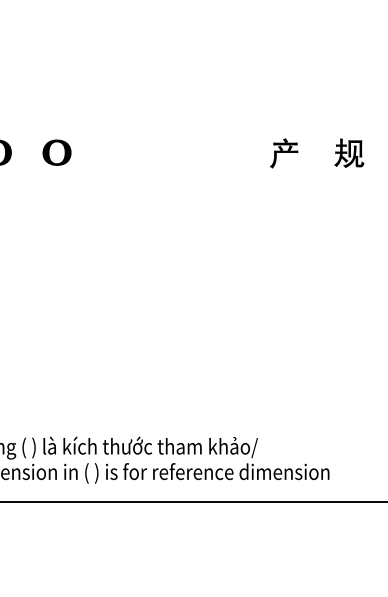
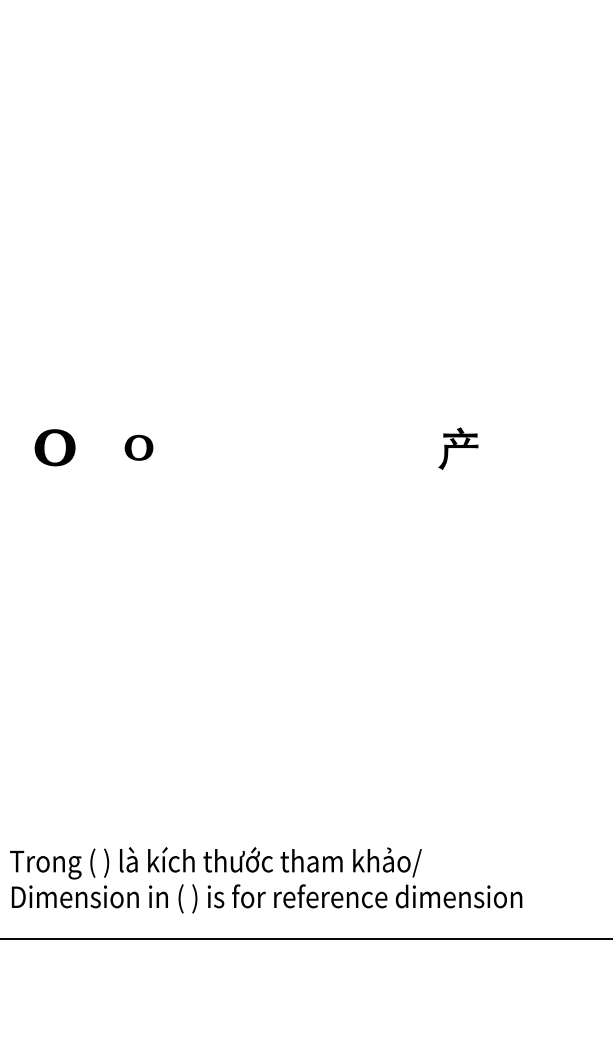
part: (56, 152) -> (138, 447), size x0.7
part: (349, 153) -> (550, 448), removed

